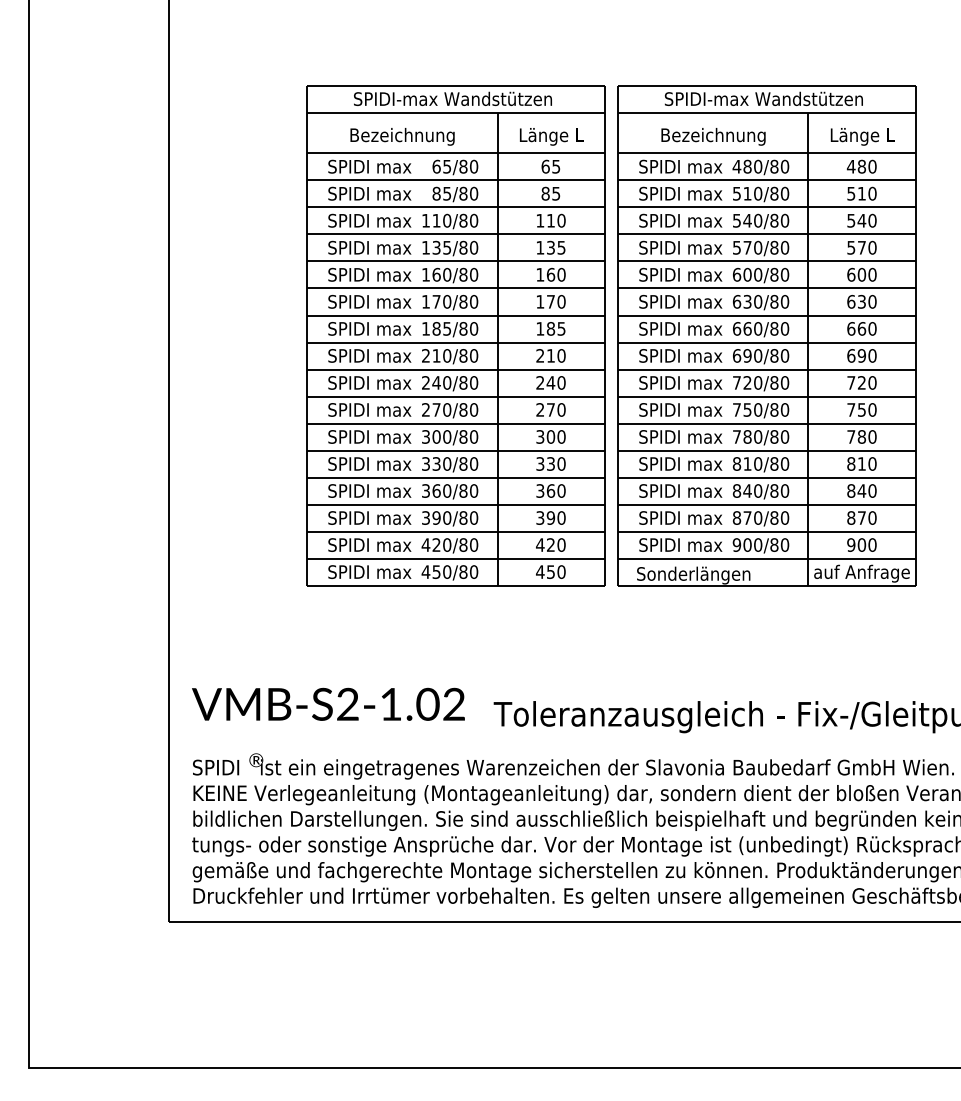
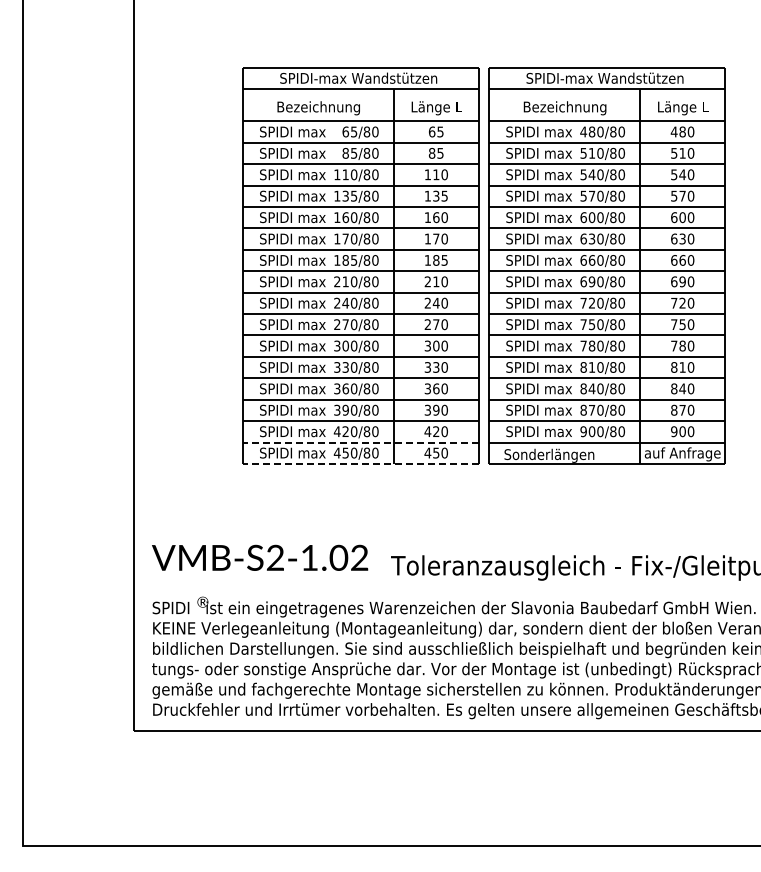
line: (455, 558) -> (360, 442), solid -> dashed
line: (455, 585) -> (360, 463), solid -> dashed

